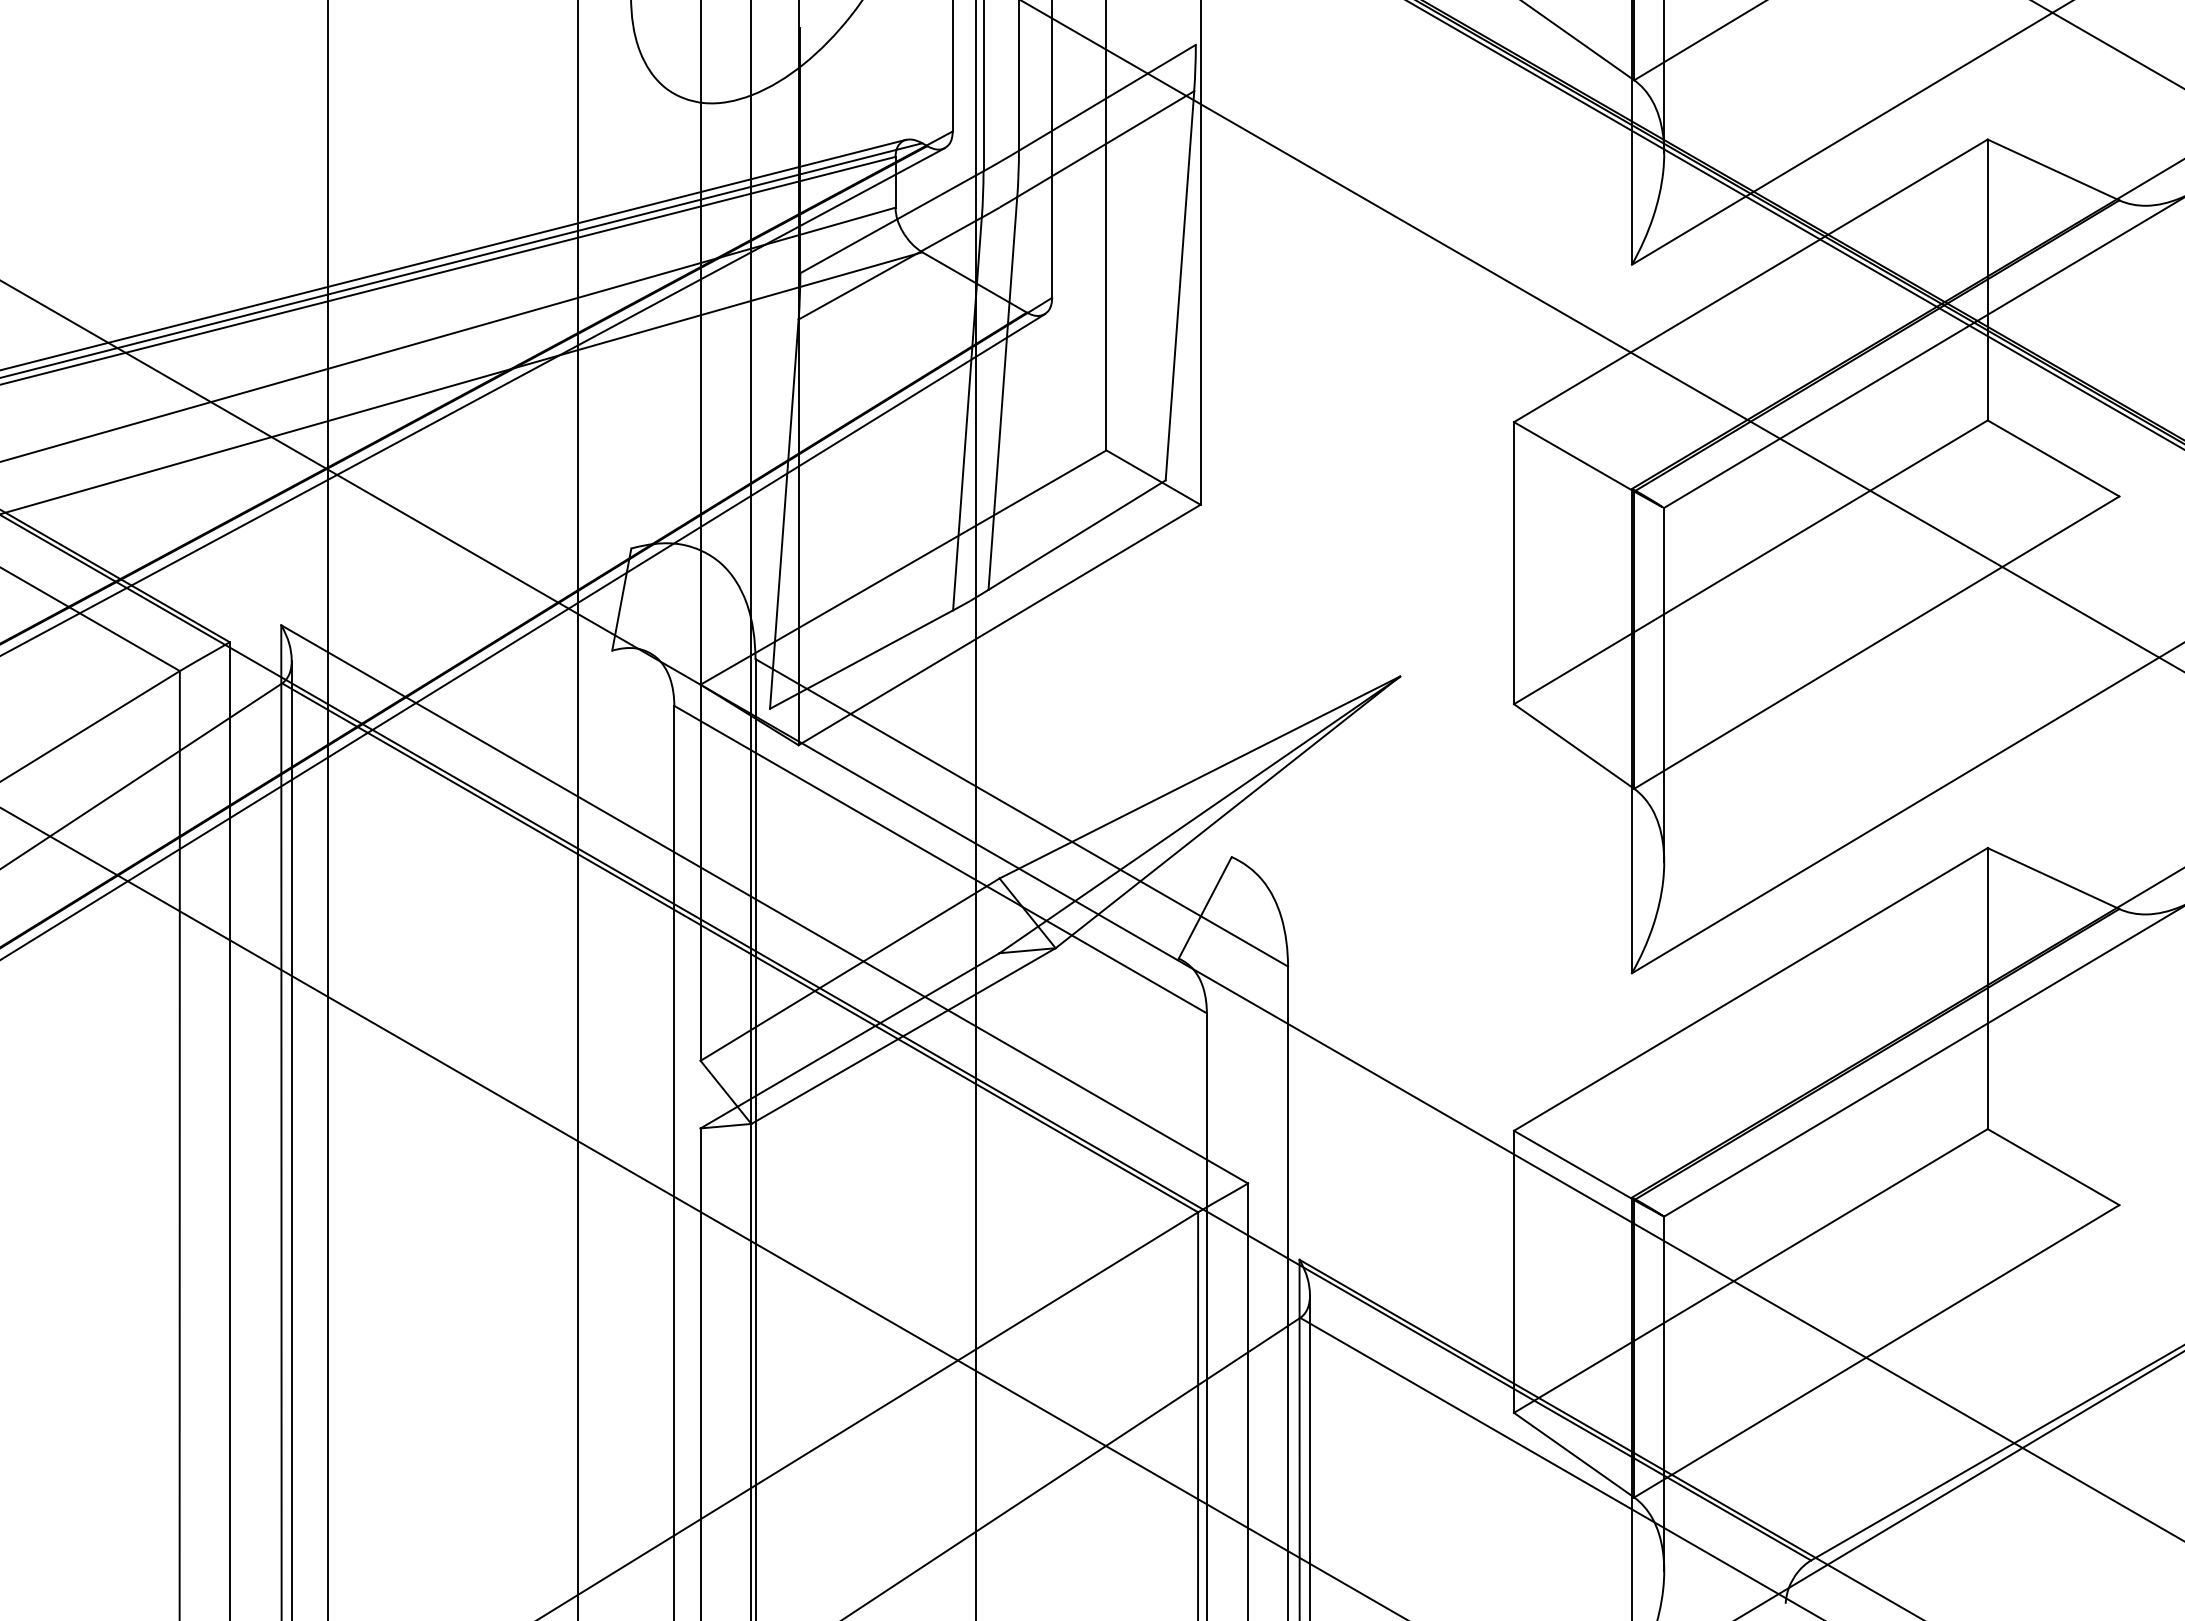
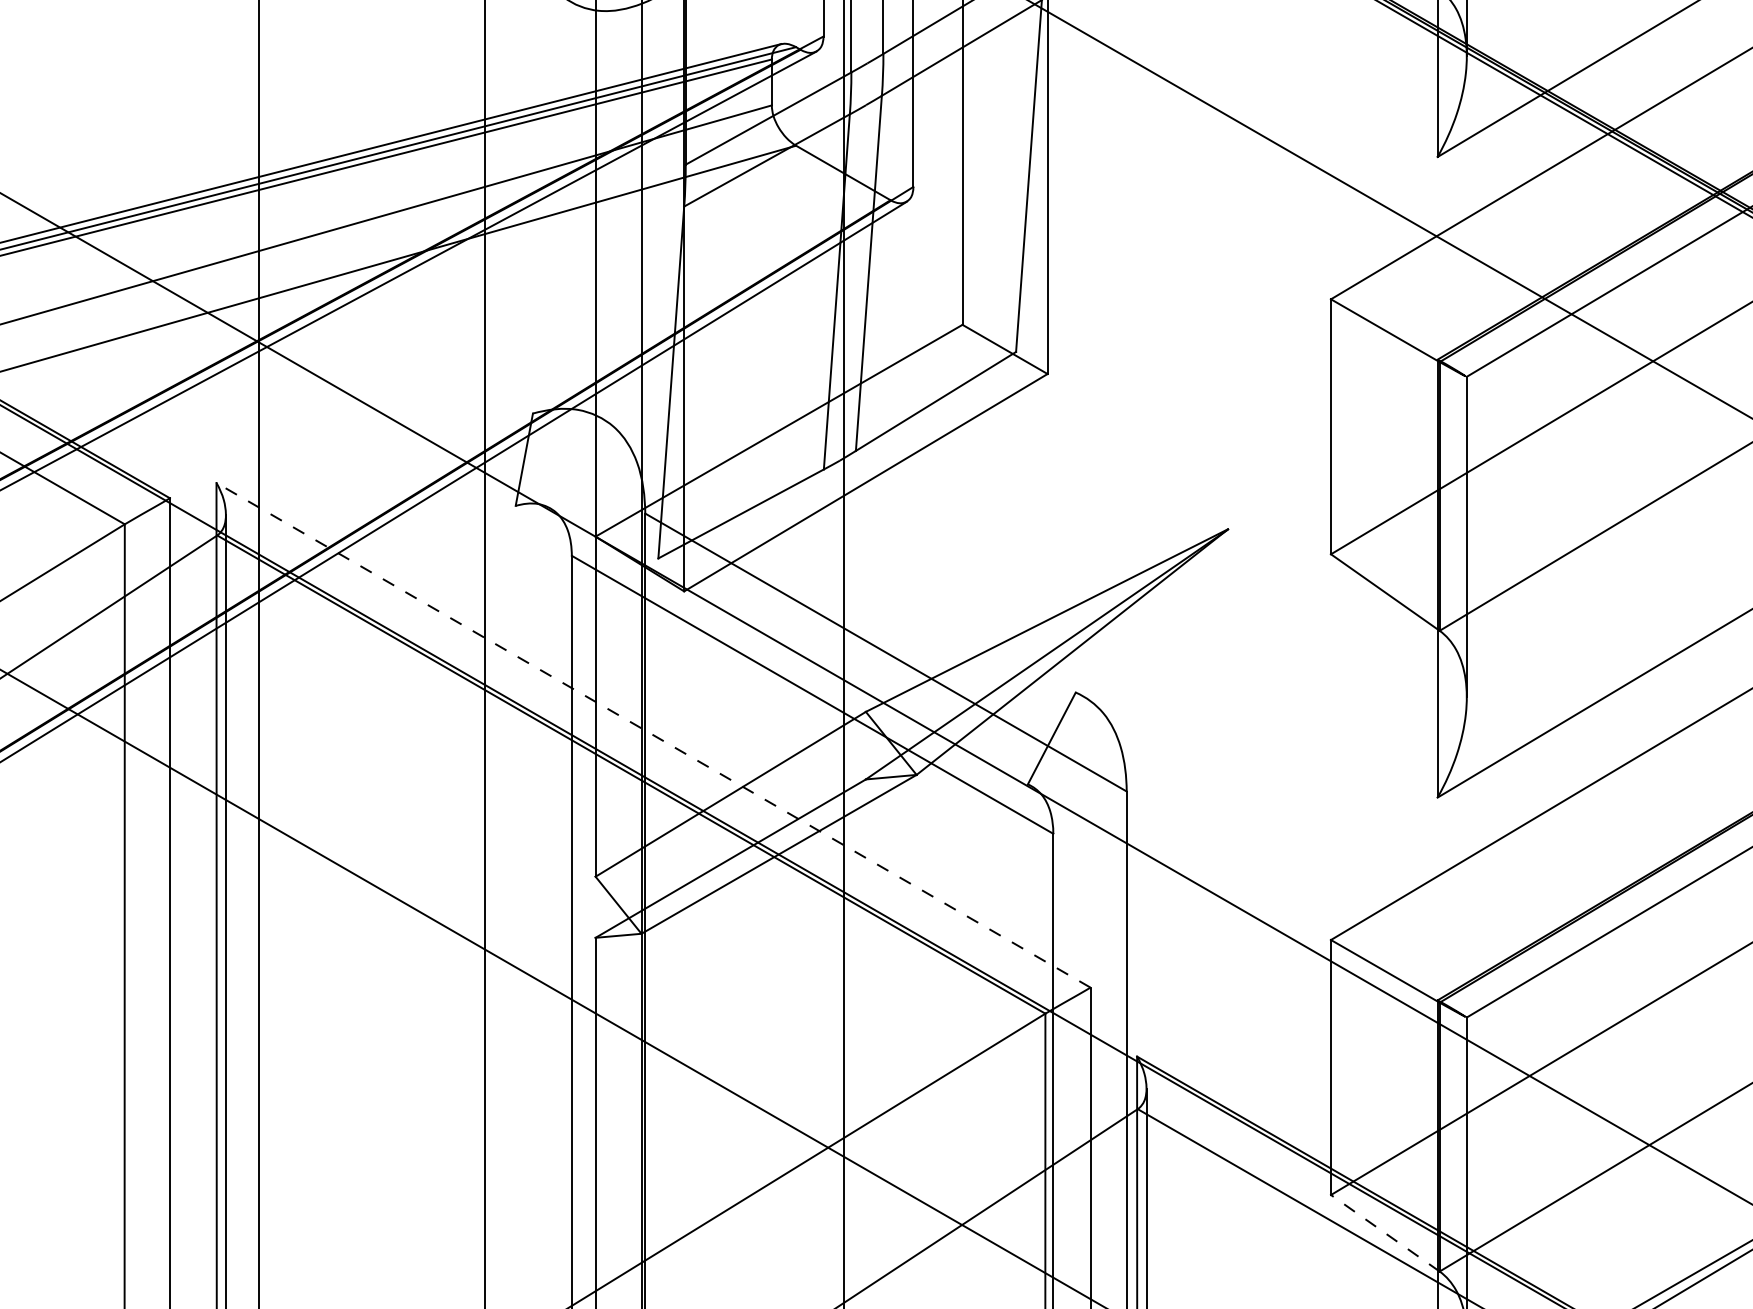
line: (764, 904) -> (653, 735), solid -> dashed
line: (1574, 1455) -> (1385, 1233), solid -> dashed

